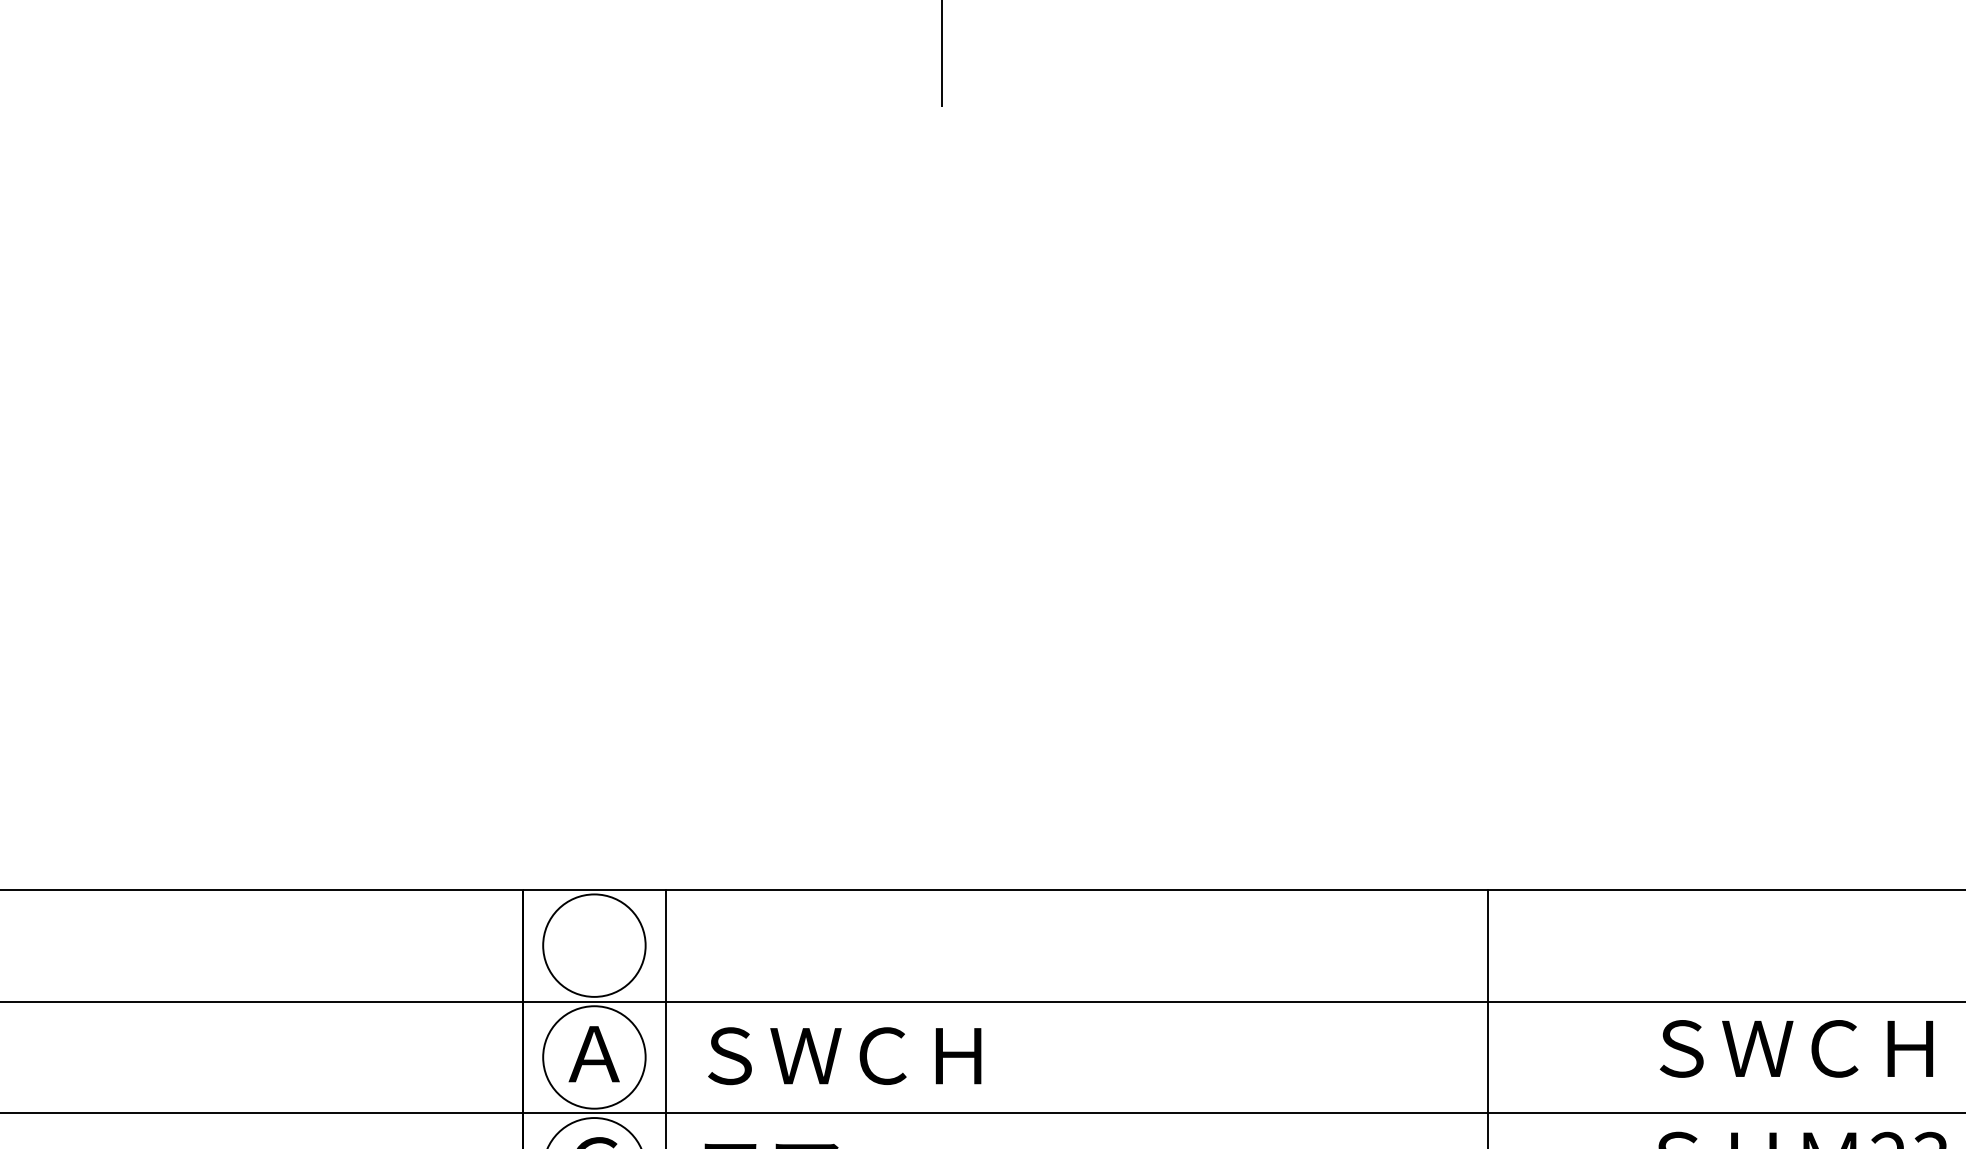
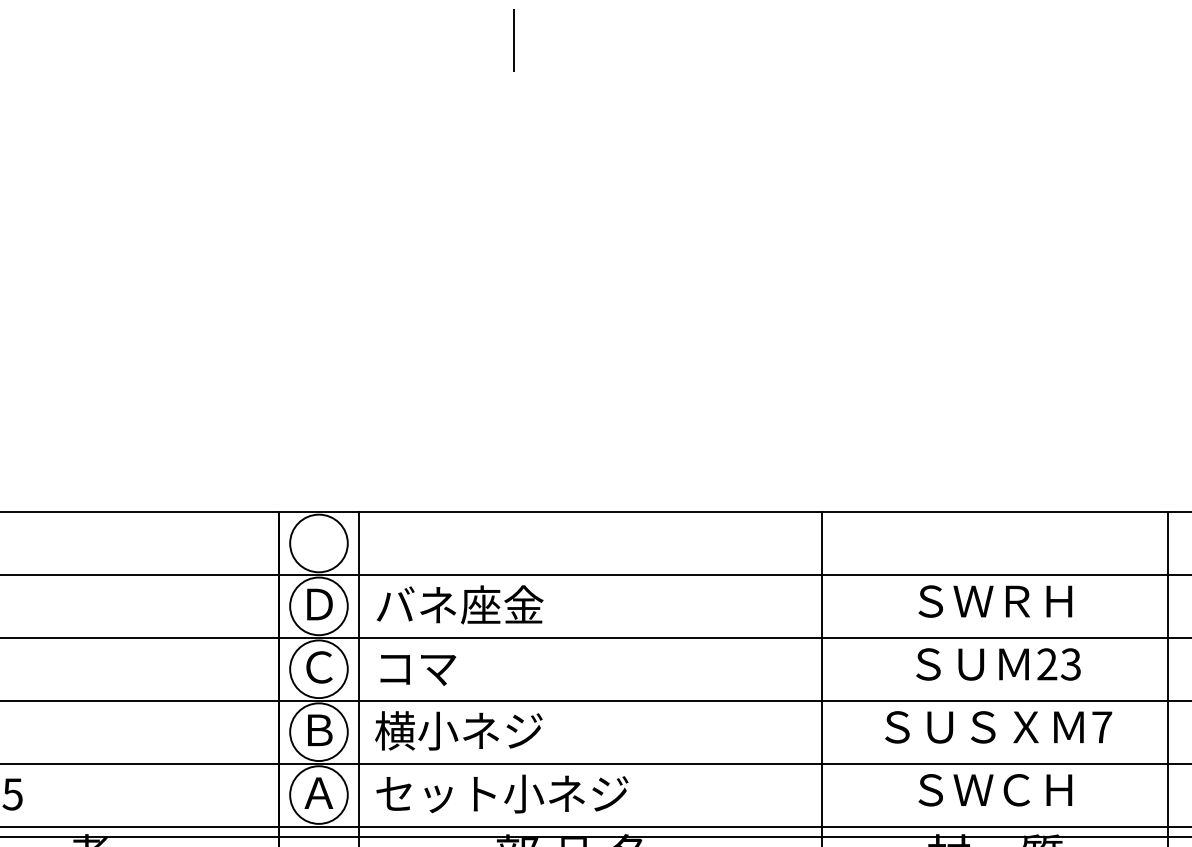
text: (1834, 1048) -> (1016, 601), ＳＷＣＨ -> ＳＷＲＨ
text: (593, 1054) -> (318, 604), Ａ -> Ｄ
text: (844, 1054) -> (459, 604), ＳＷＣＨ -> バネ座金

